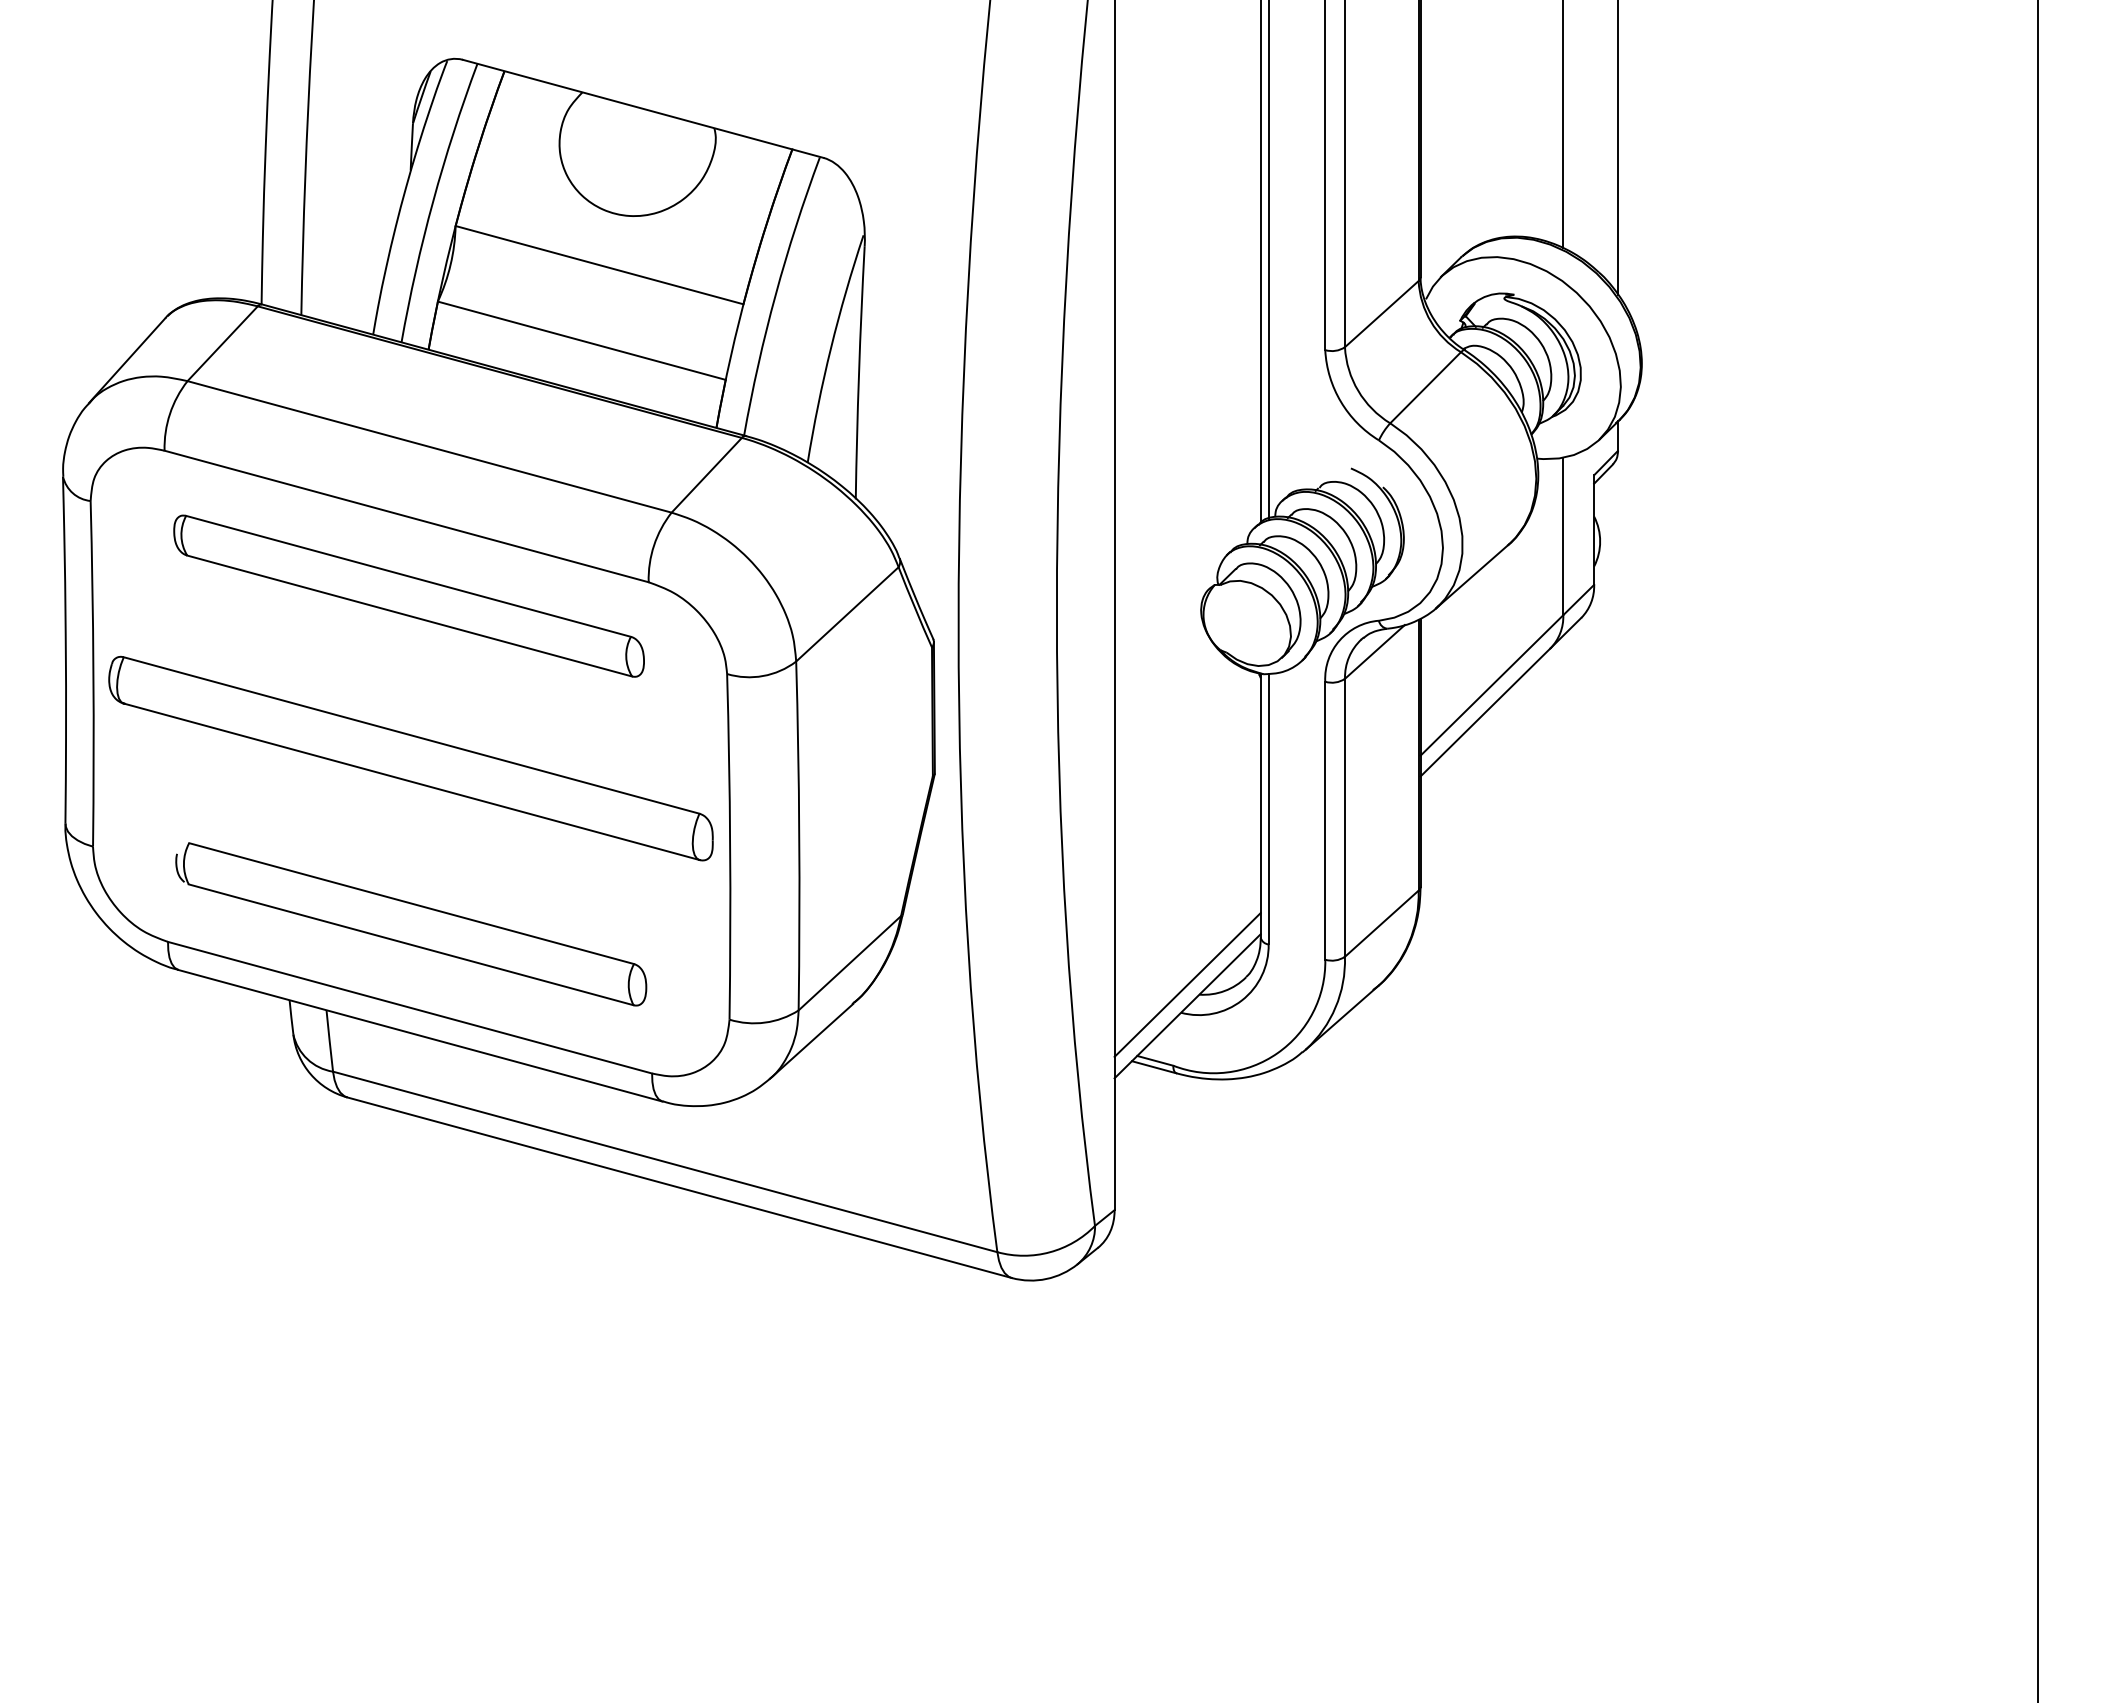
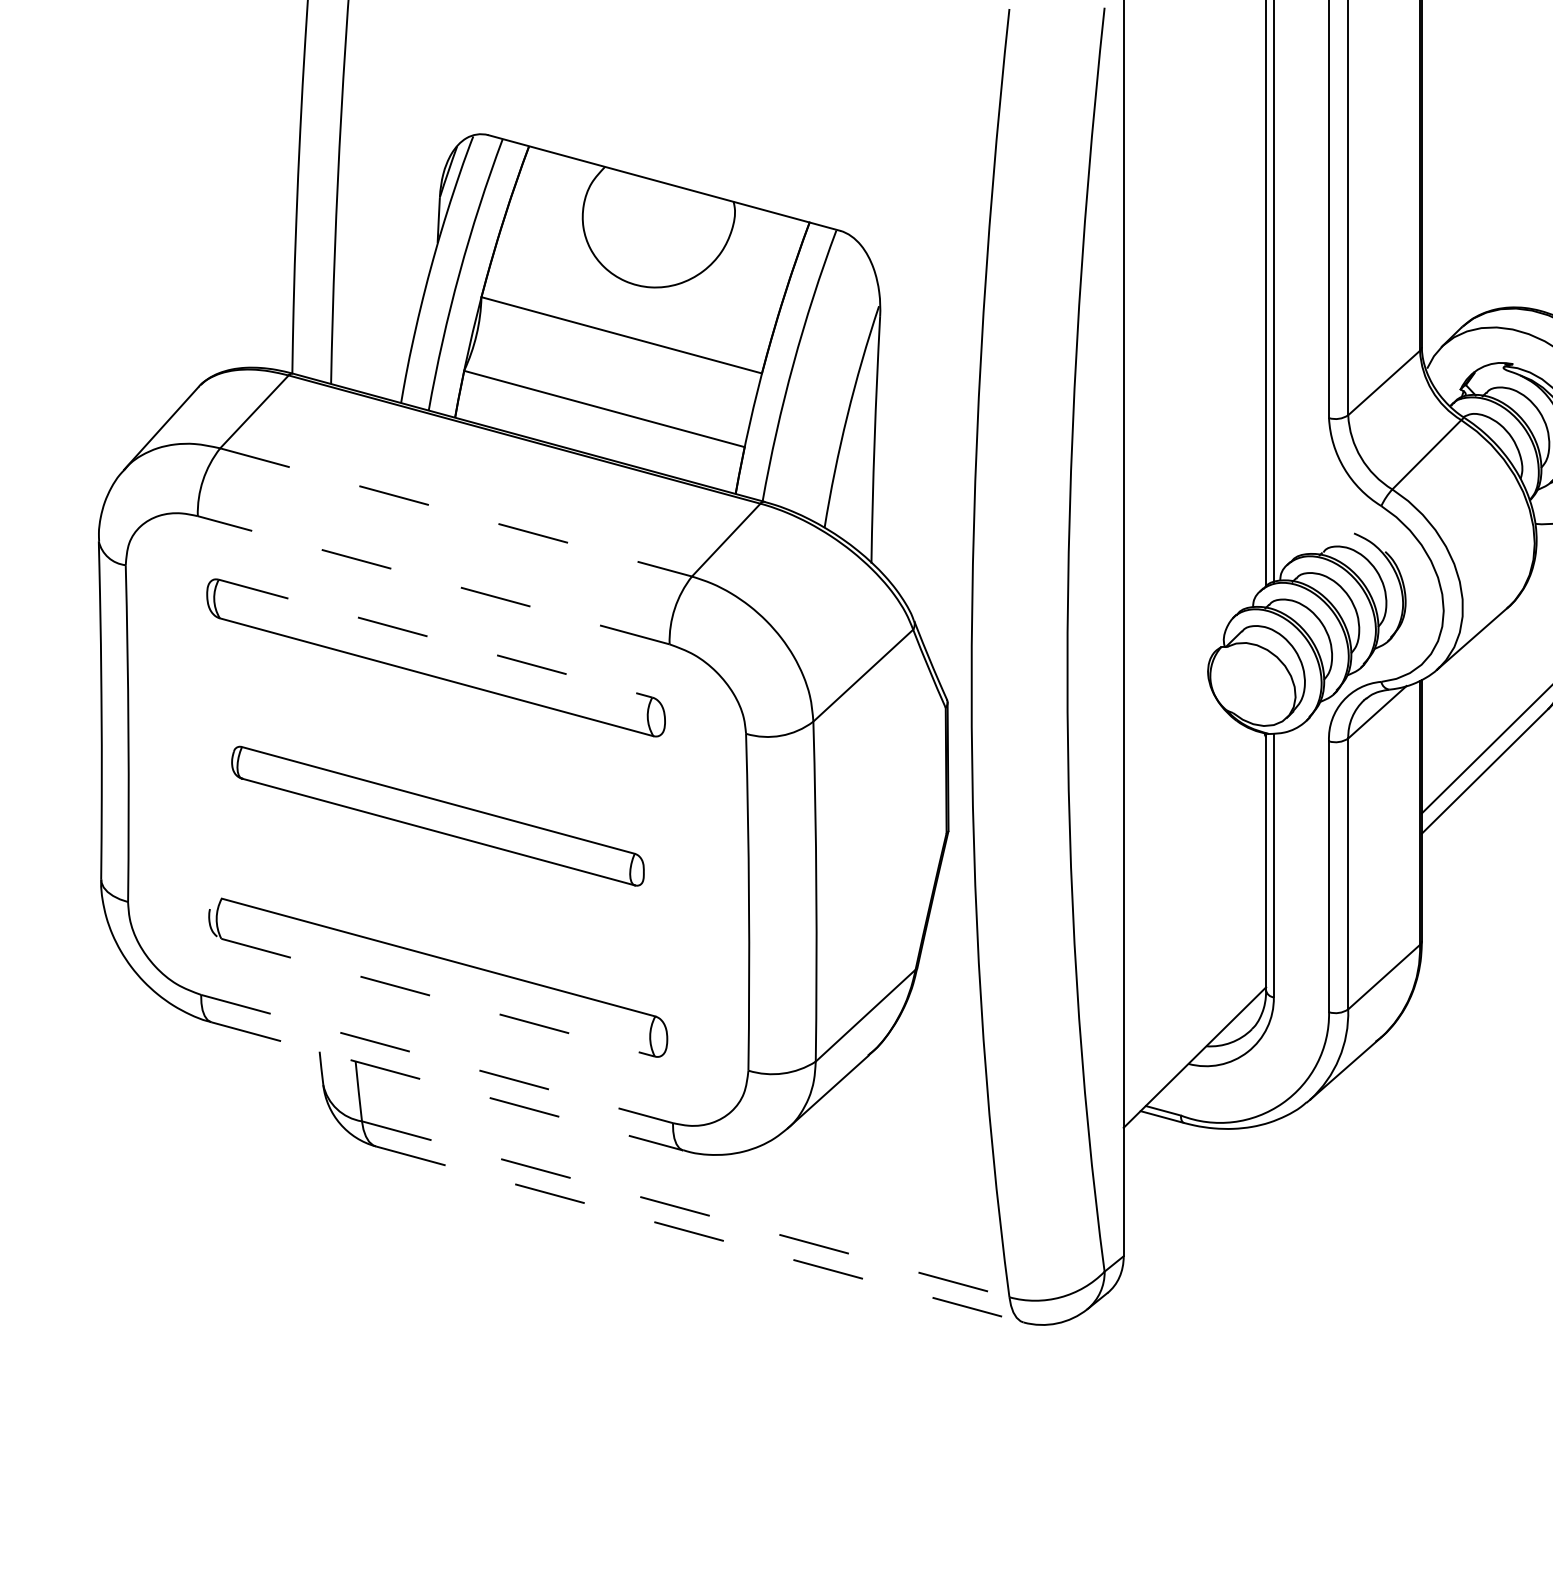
line: (429, 446) -> (456, 512), solid -> dashed
line: (406, 516) -> (433, 580), solid -> dashed
line: (409, 576) -> (436, 638), solid -> dashed
part: (410, 758) -> (437, 816), size x0.7
line: (411, 944) -> (438, 997), solid -> dashed
line: (1187, 984) -> (1194, 1036), removed
line: (410, 1007) -> (437, 1058), solid -> dashed
line: (420, 1035) -> (447, 1086), solid -> dashed
line: (665, 1162) -> (686, 1209), solid -> dashed
line: (680, 1187) -> (700, 1234), solid -> dashed

